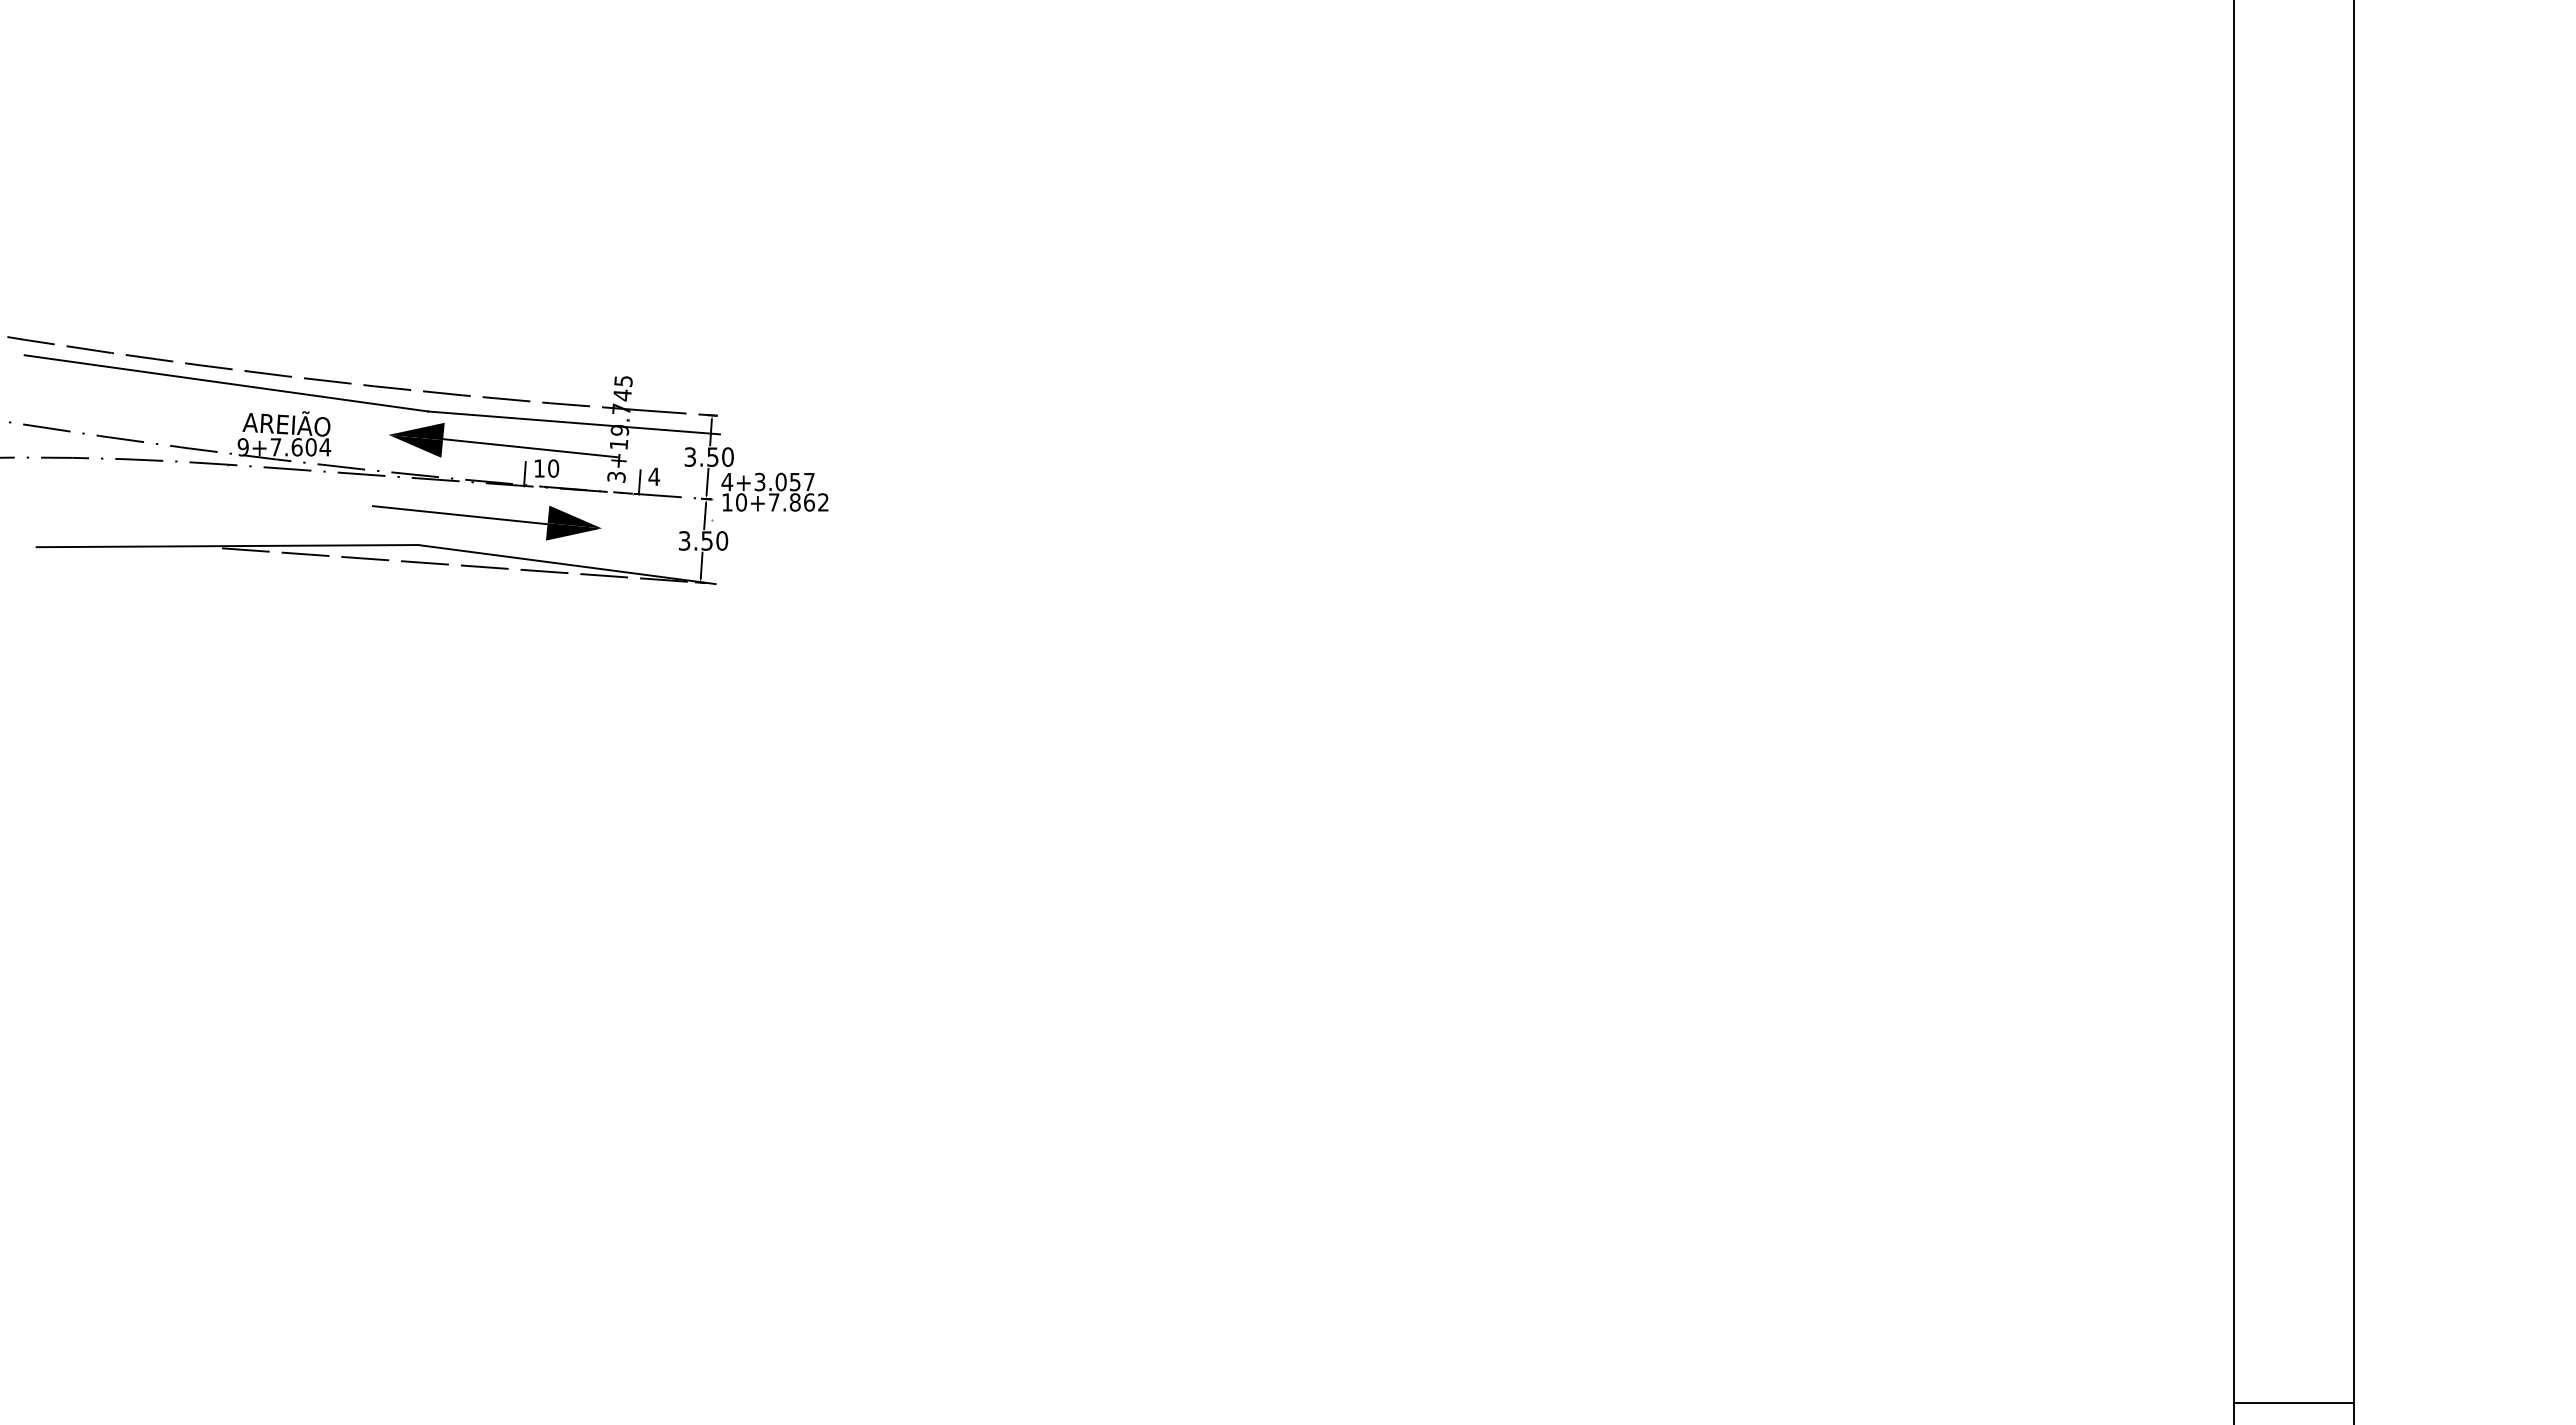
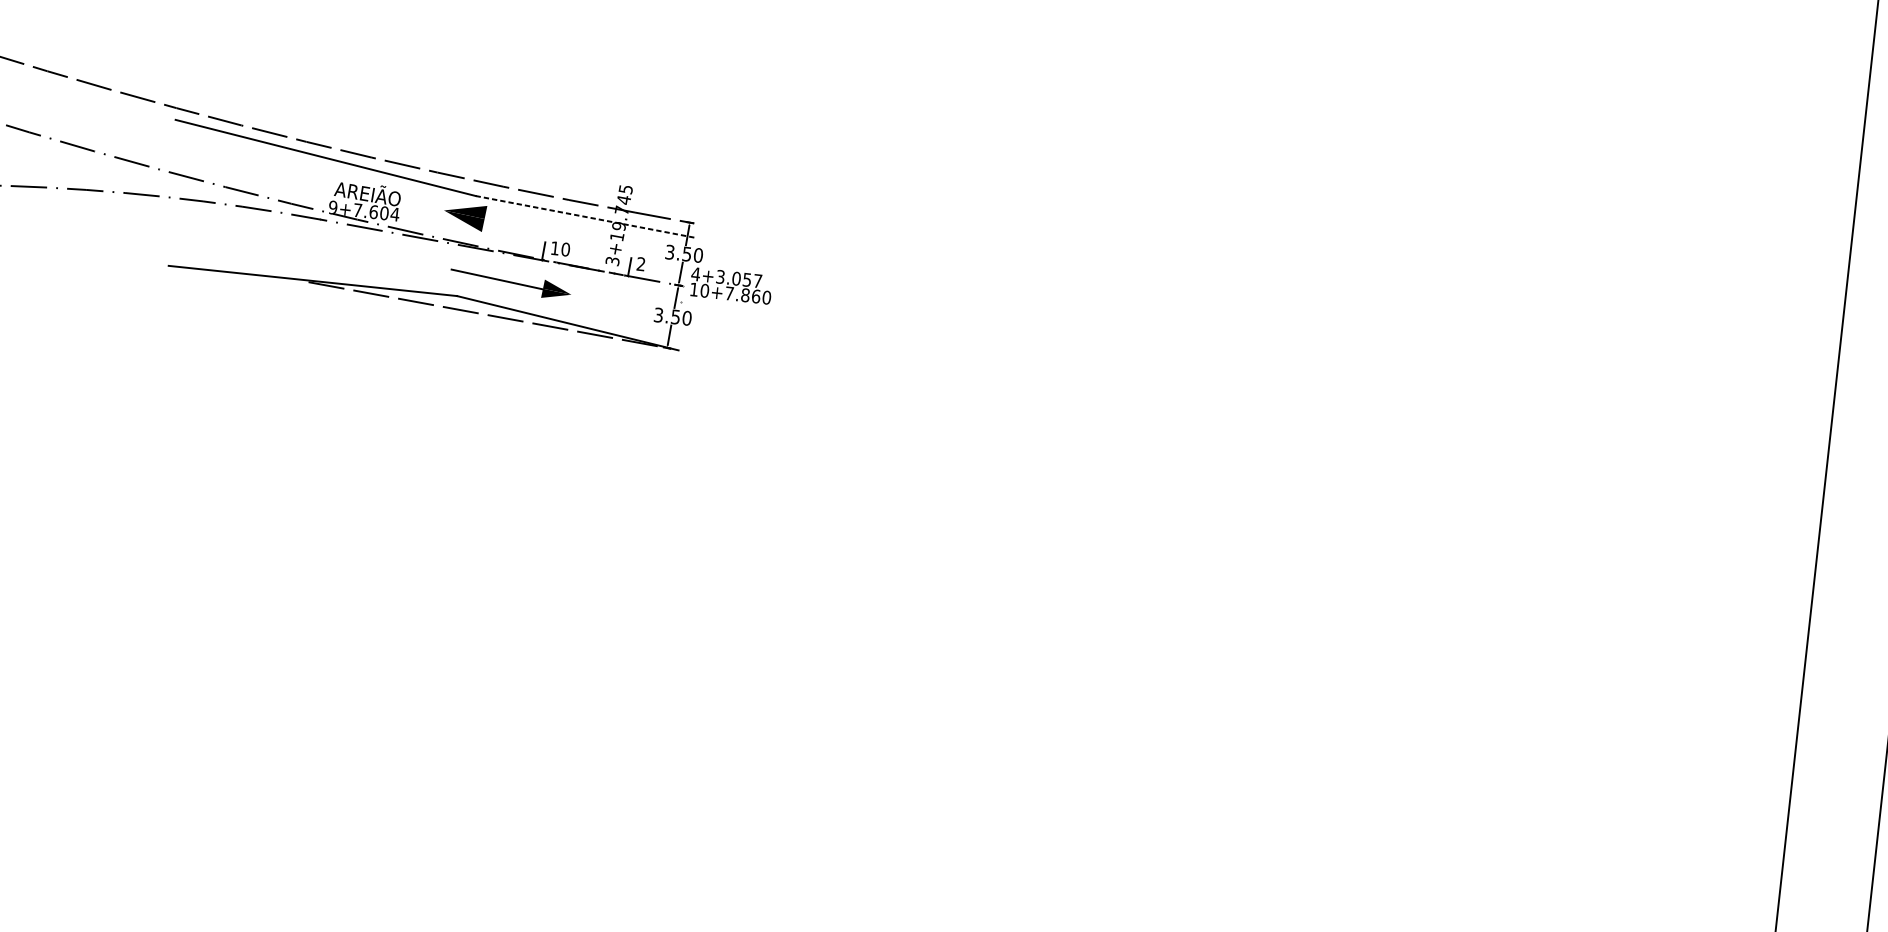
line: (573, 422) -> (584, 216), solid -> dashed
line: (530, 448) -> (550, 232), removed
text: (654, 476) -> (641, 264), 4 -> 2
text: (823, 502) -> (766, 297), 10+7.862 -> 10+7.860
part: (486, 522) -> (510, 284), size x0.7

